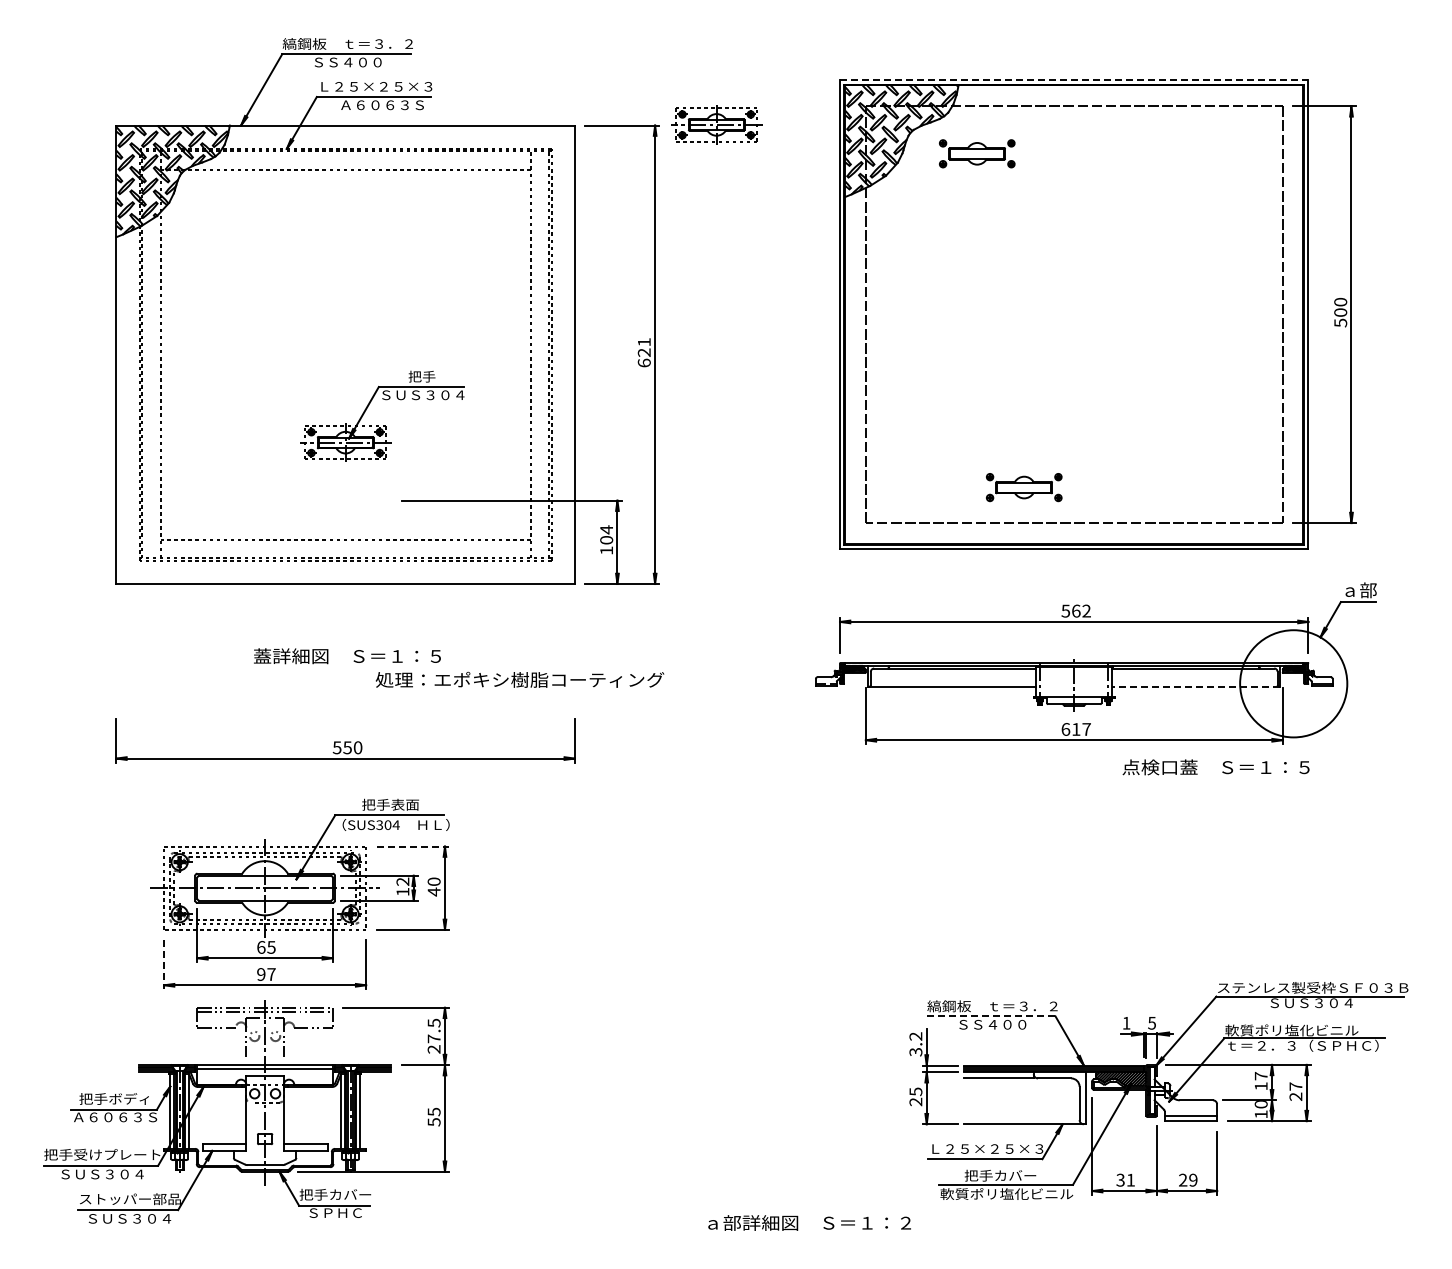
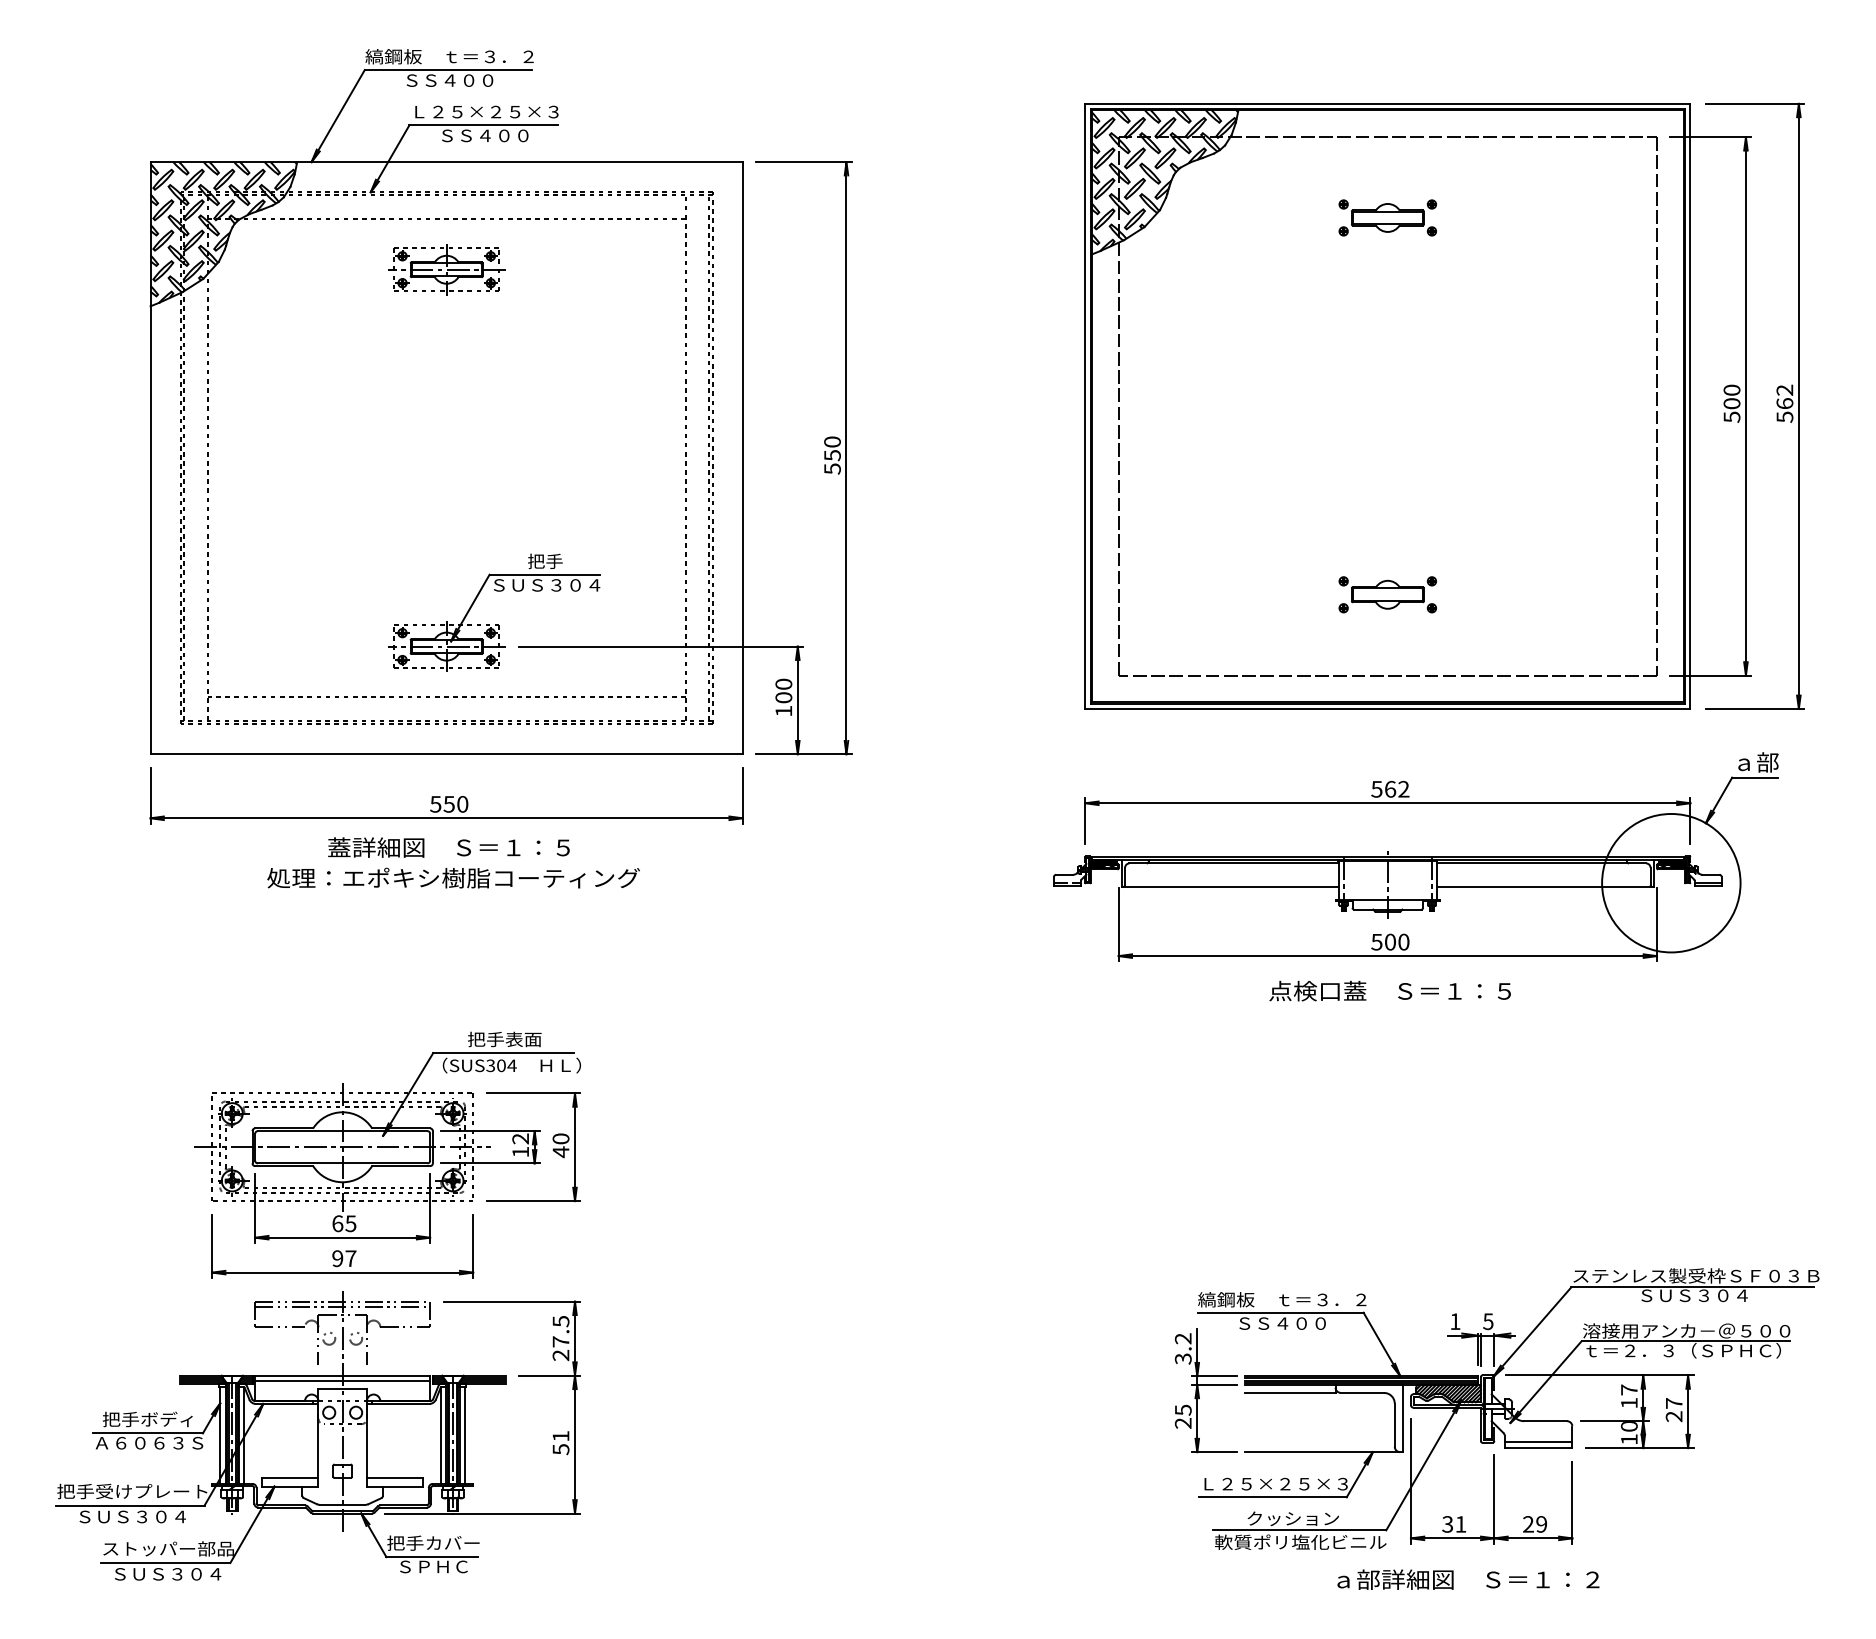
line: (1074, 80) -> (1388, 103), dashed -> solid
text: (382, 105) -> (494, 136), Ａ６０６３Ｓ -> ＳＳ４００
part: (716, 124) -> (446, 269), moved
part: (977, 153) -> (1388, 217), moved
part: (1375, 313) -> (1776, 404), added
text: (643, 352) -> (831, 455), 621 -> 550
part: (383, 425) -> (495, 624), moved
part: (1024, 487) -> (1388, 594), moved
text: (606, 529) -> (783, 683), 104 -> 100
text: (519, 679) -> (452, 877), moved
line: (1196, 686) -> (1545, 886), dashed -> solid
text: (1075, 729) -> (1389, 942), 617 -> 500
part: (345, 740) -> (446, 794), moved
text: (1215, 767) -> (1389, 991), moved
line: (413, 846) -> (534, 1093), dashed -> solid
line: (164, 964) -> (212, 1245), dashed -> solid
line: (991, 1016) -> (1280, 1312), dashed -> solid
text: (1305, 1030) -> (1686, 1331), 軟質ポリ塩化ビニル -> 溶接用アンカ－＠５００
text: (433, 1111) -> (560, 1435), 55 -> 51
text: (1000, 1175) -> (1292, 1518), 把手カバー -> クッション
text: (809, 1222) -> (1468, 1579), moved

